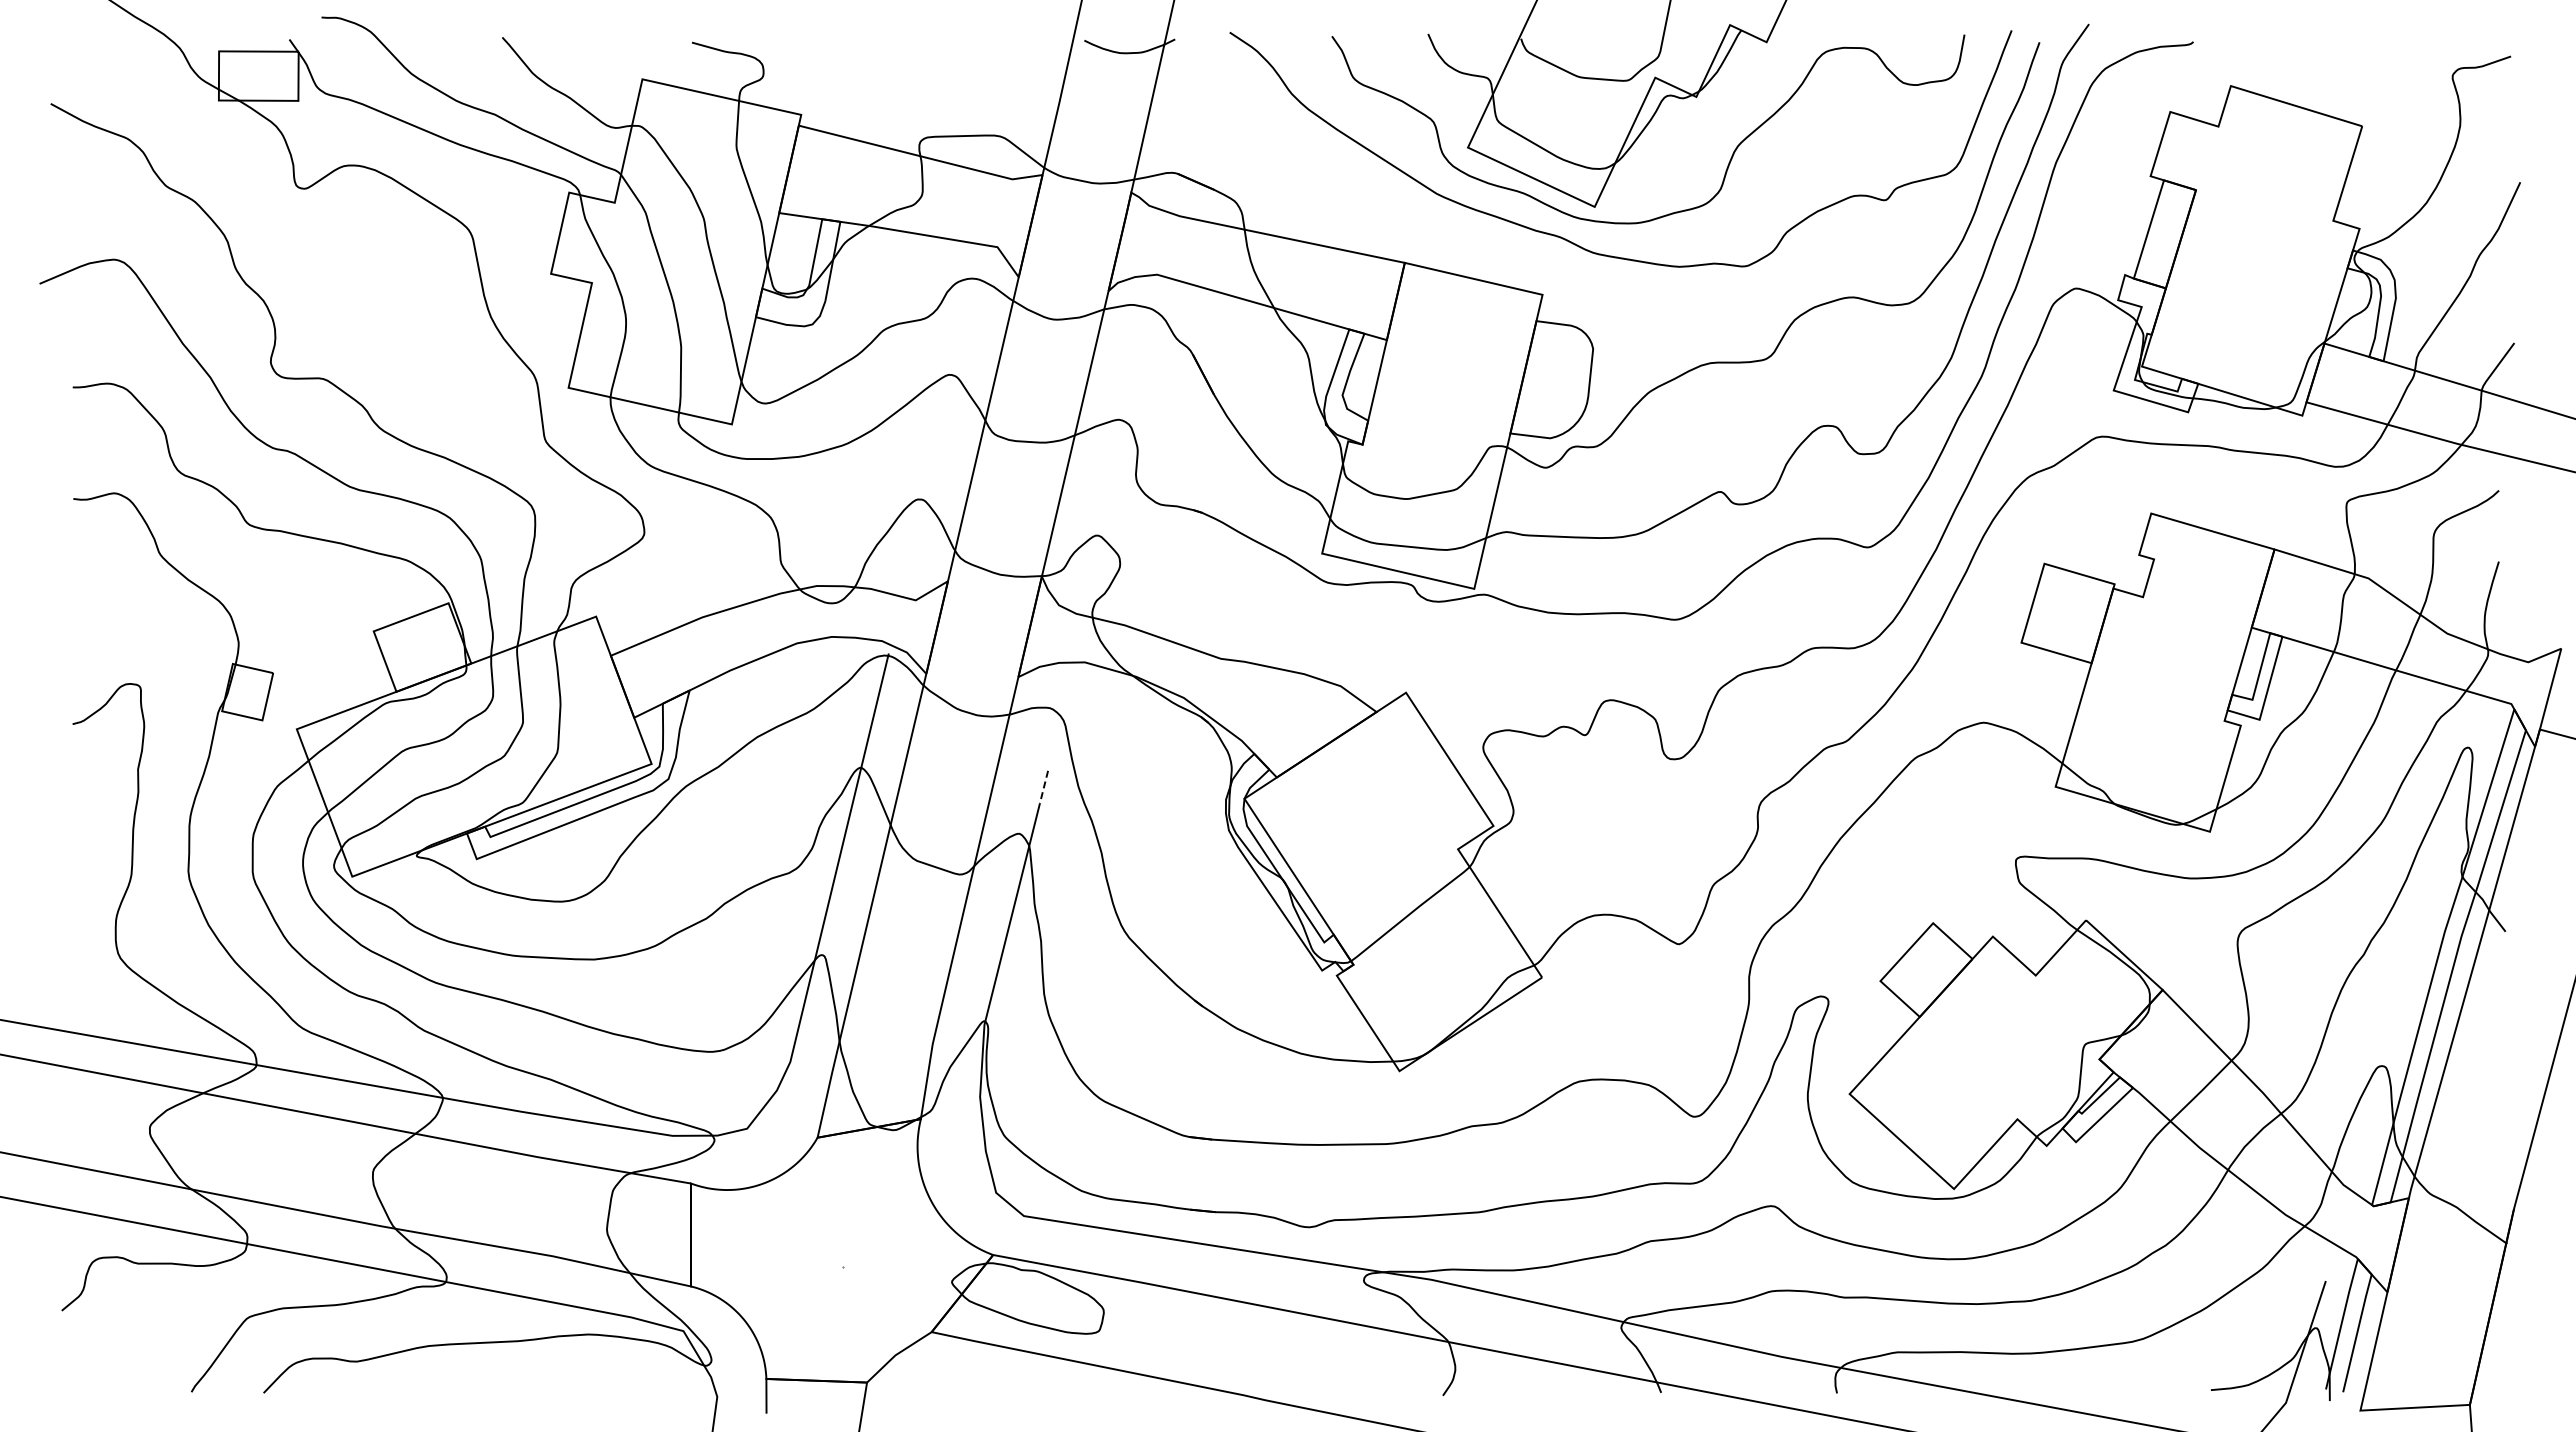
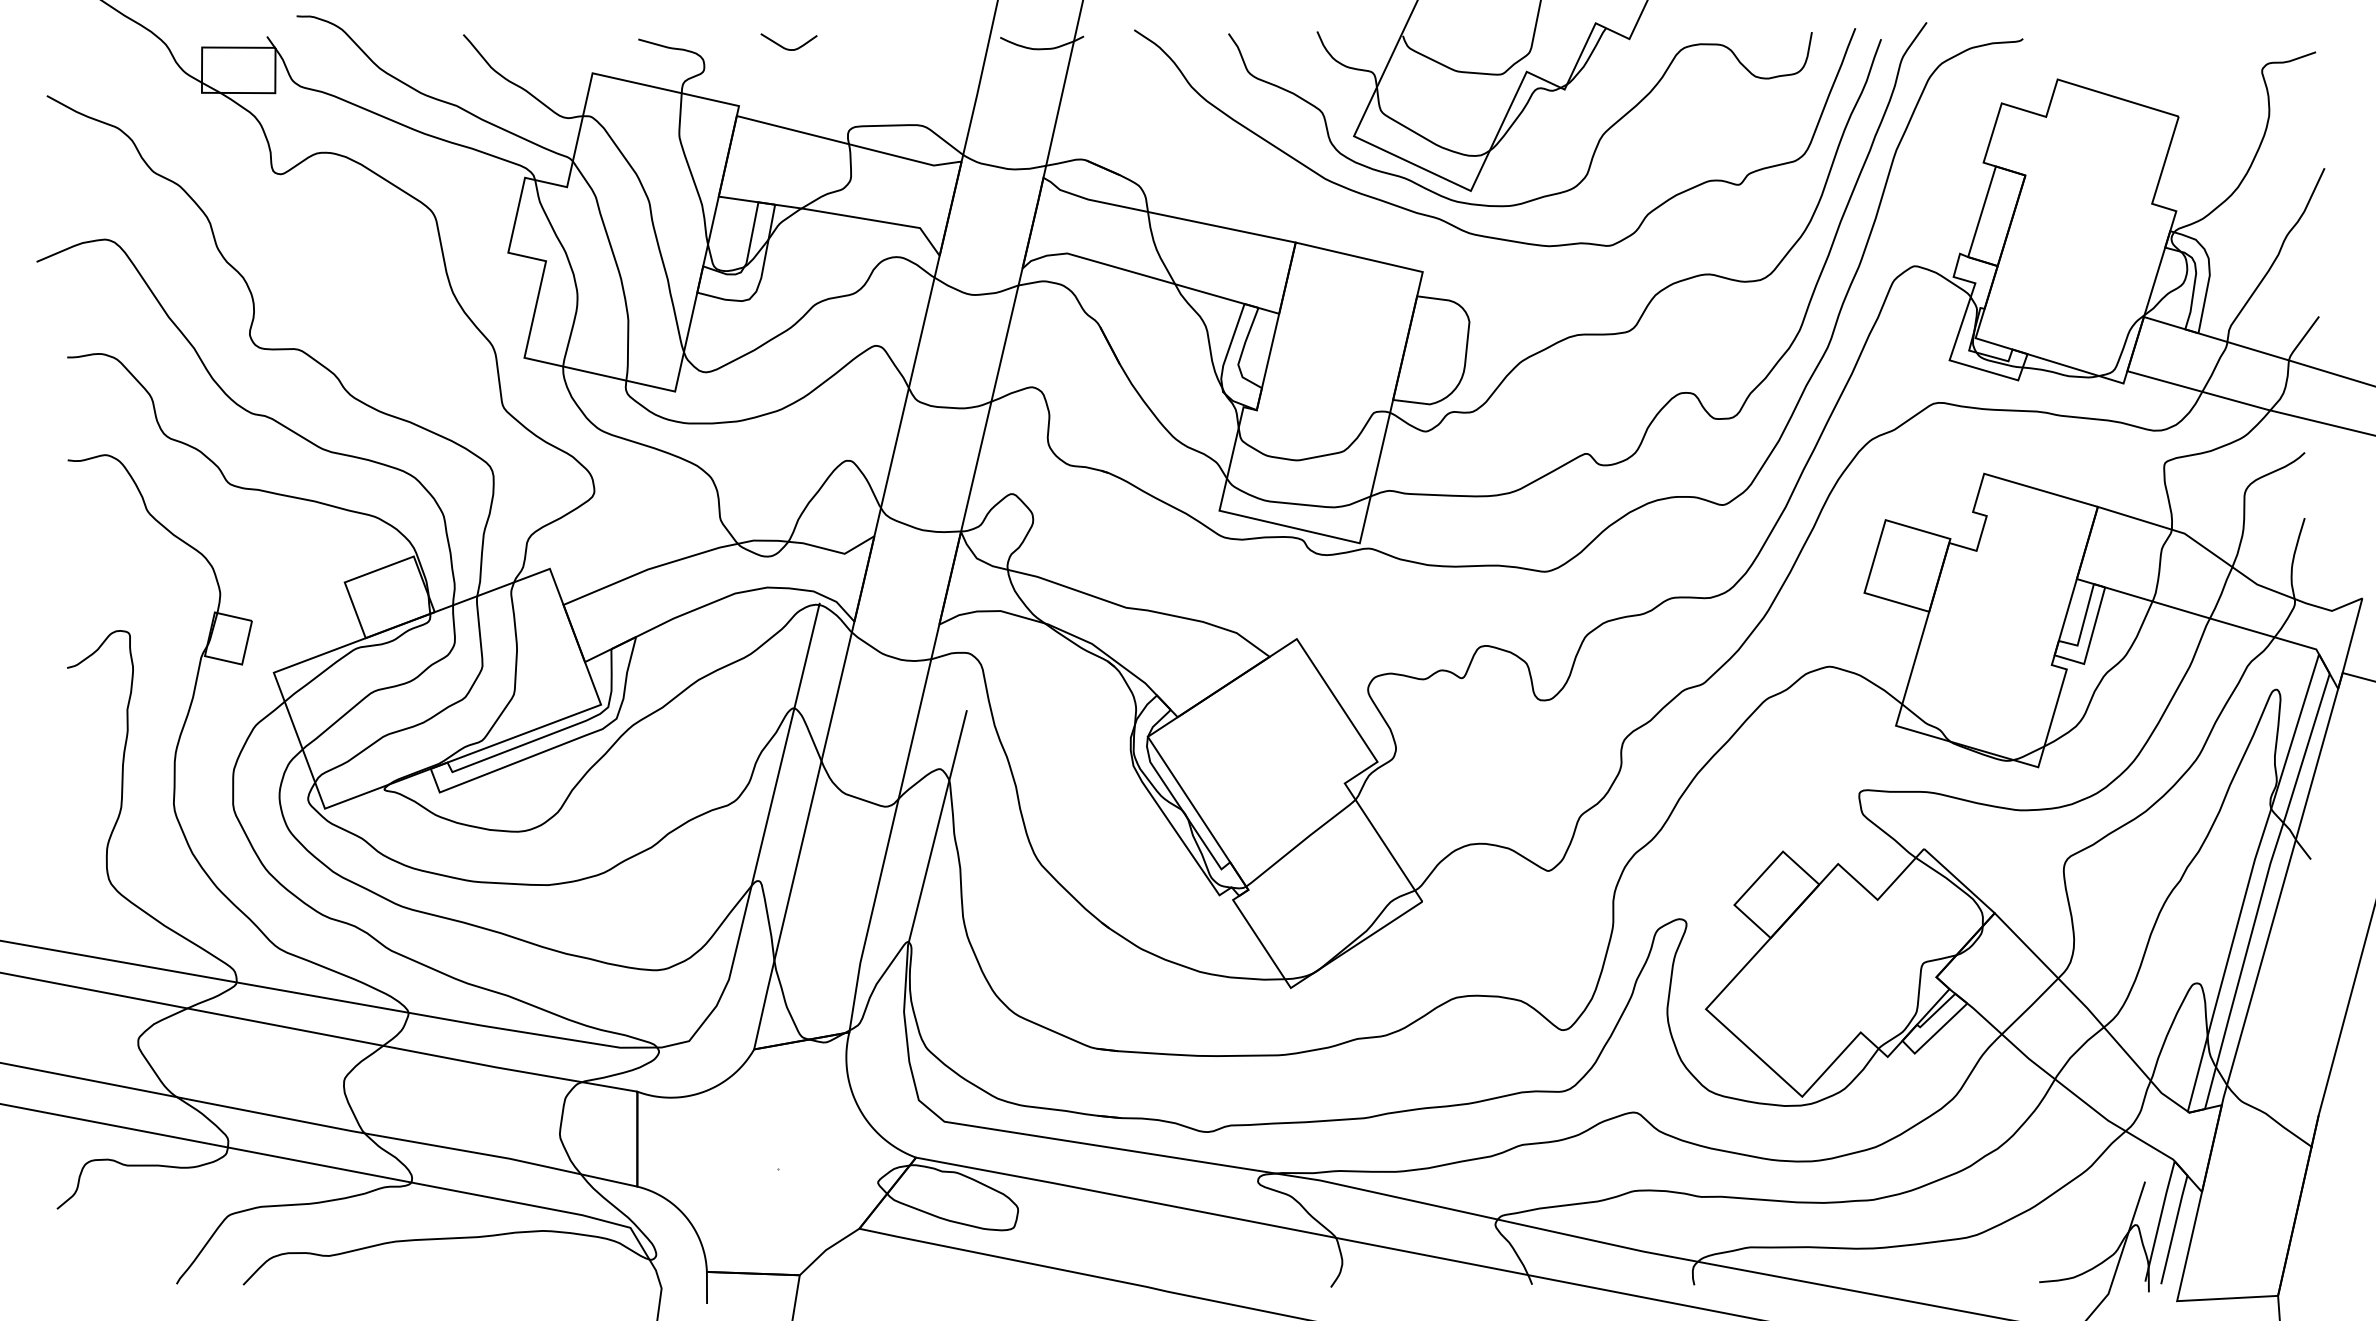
curve: (854, 52) -> (788, 48), added
line: (1044, 787) -> (963, 726), dashed -> solid

